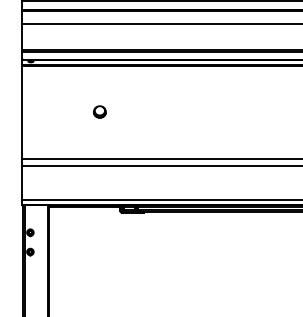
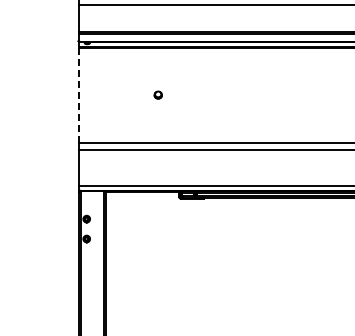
part: (100, 111) -> (158, 94), size x0.6
line: (22, 112) -> (78, 95), solid -> dashed

